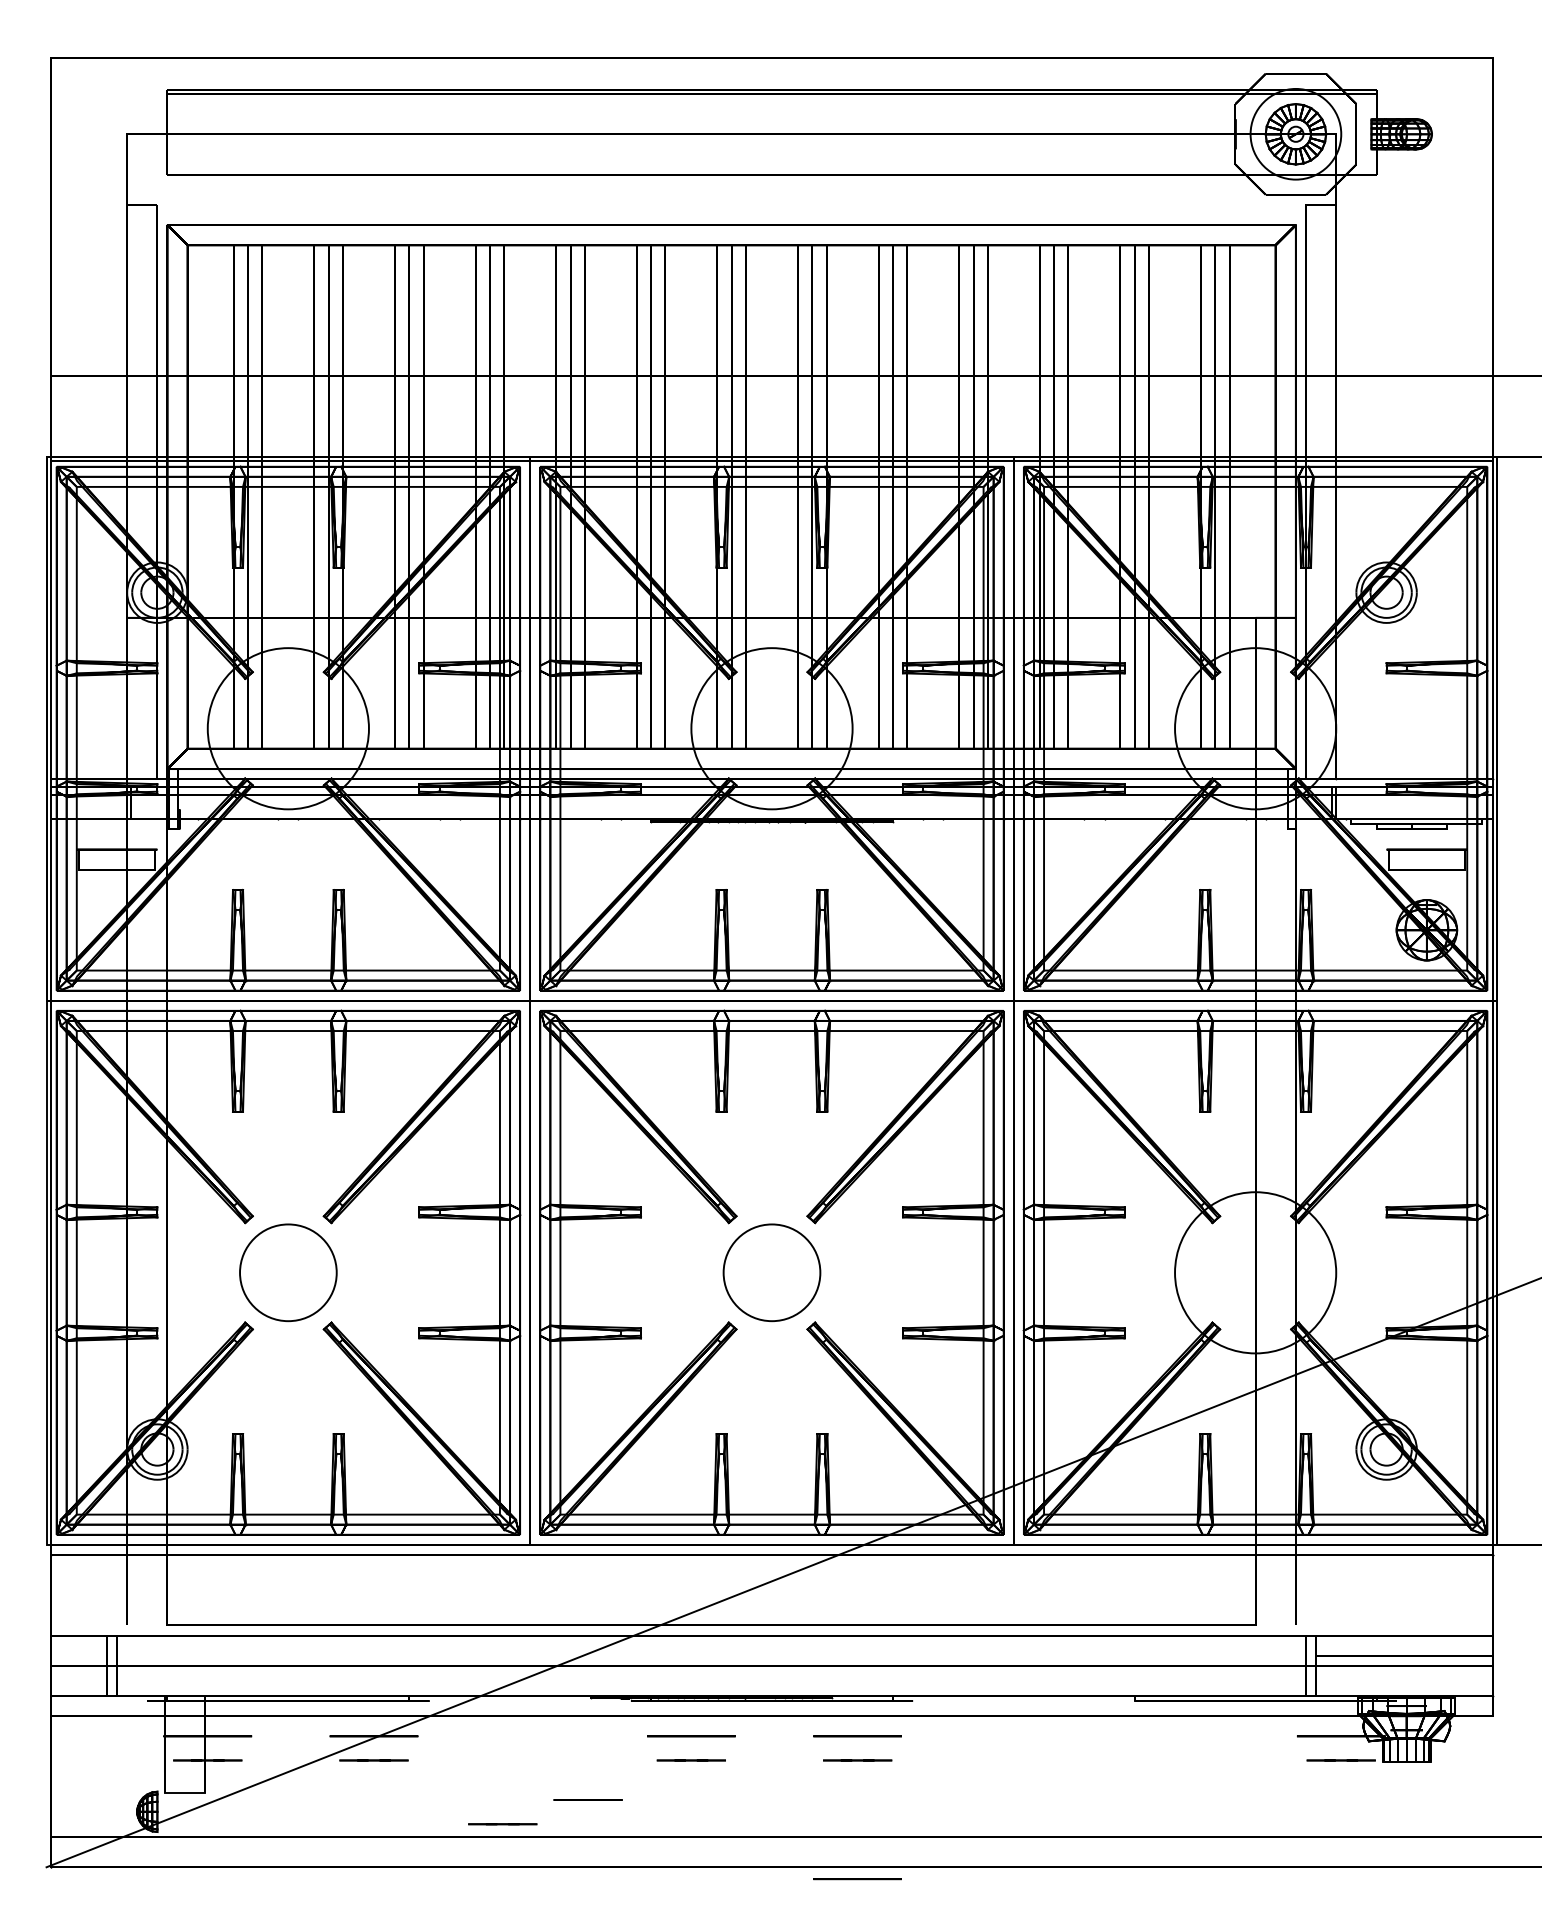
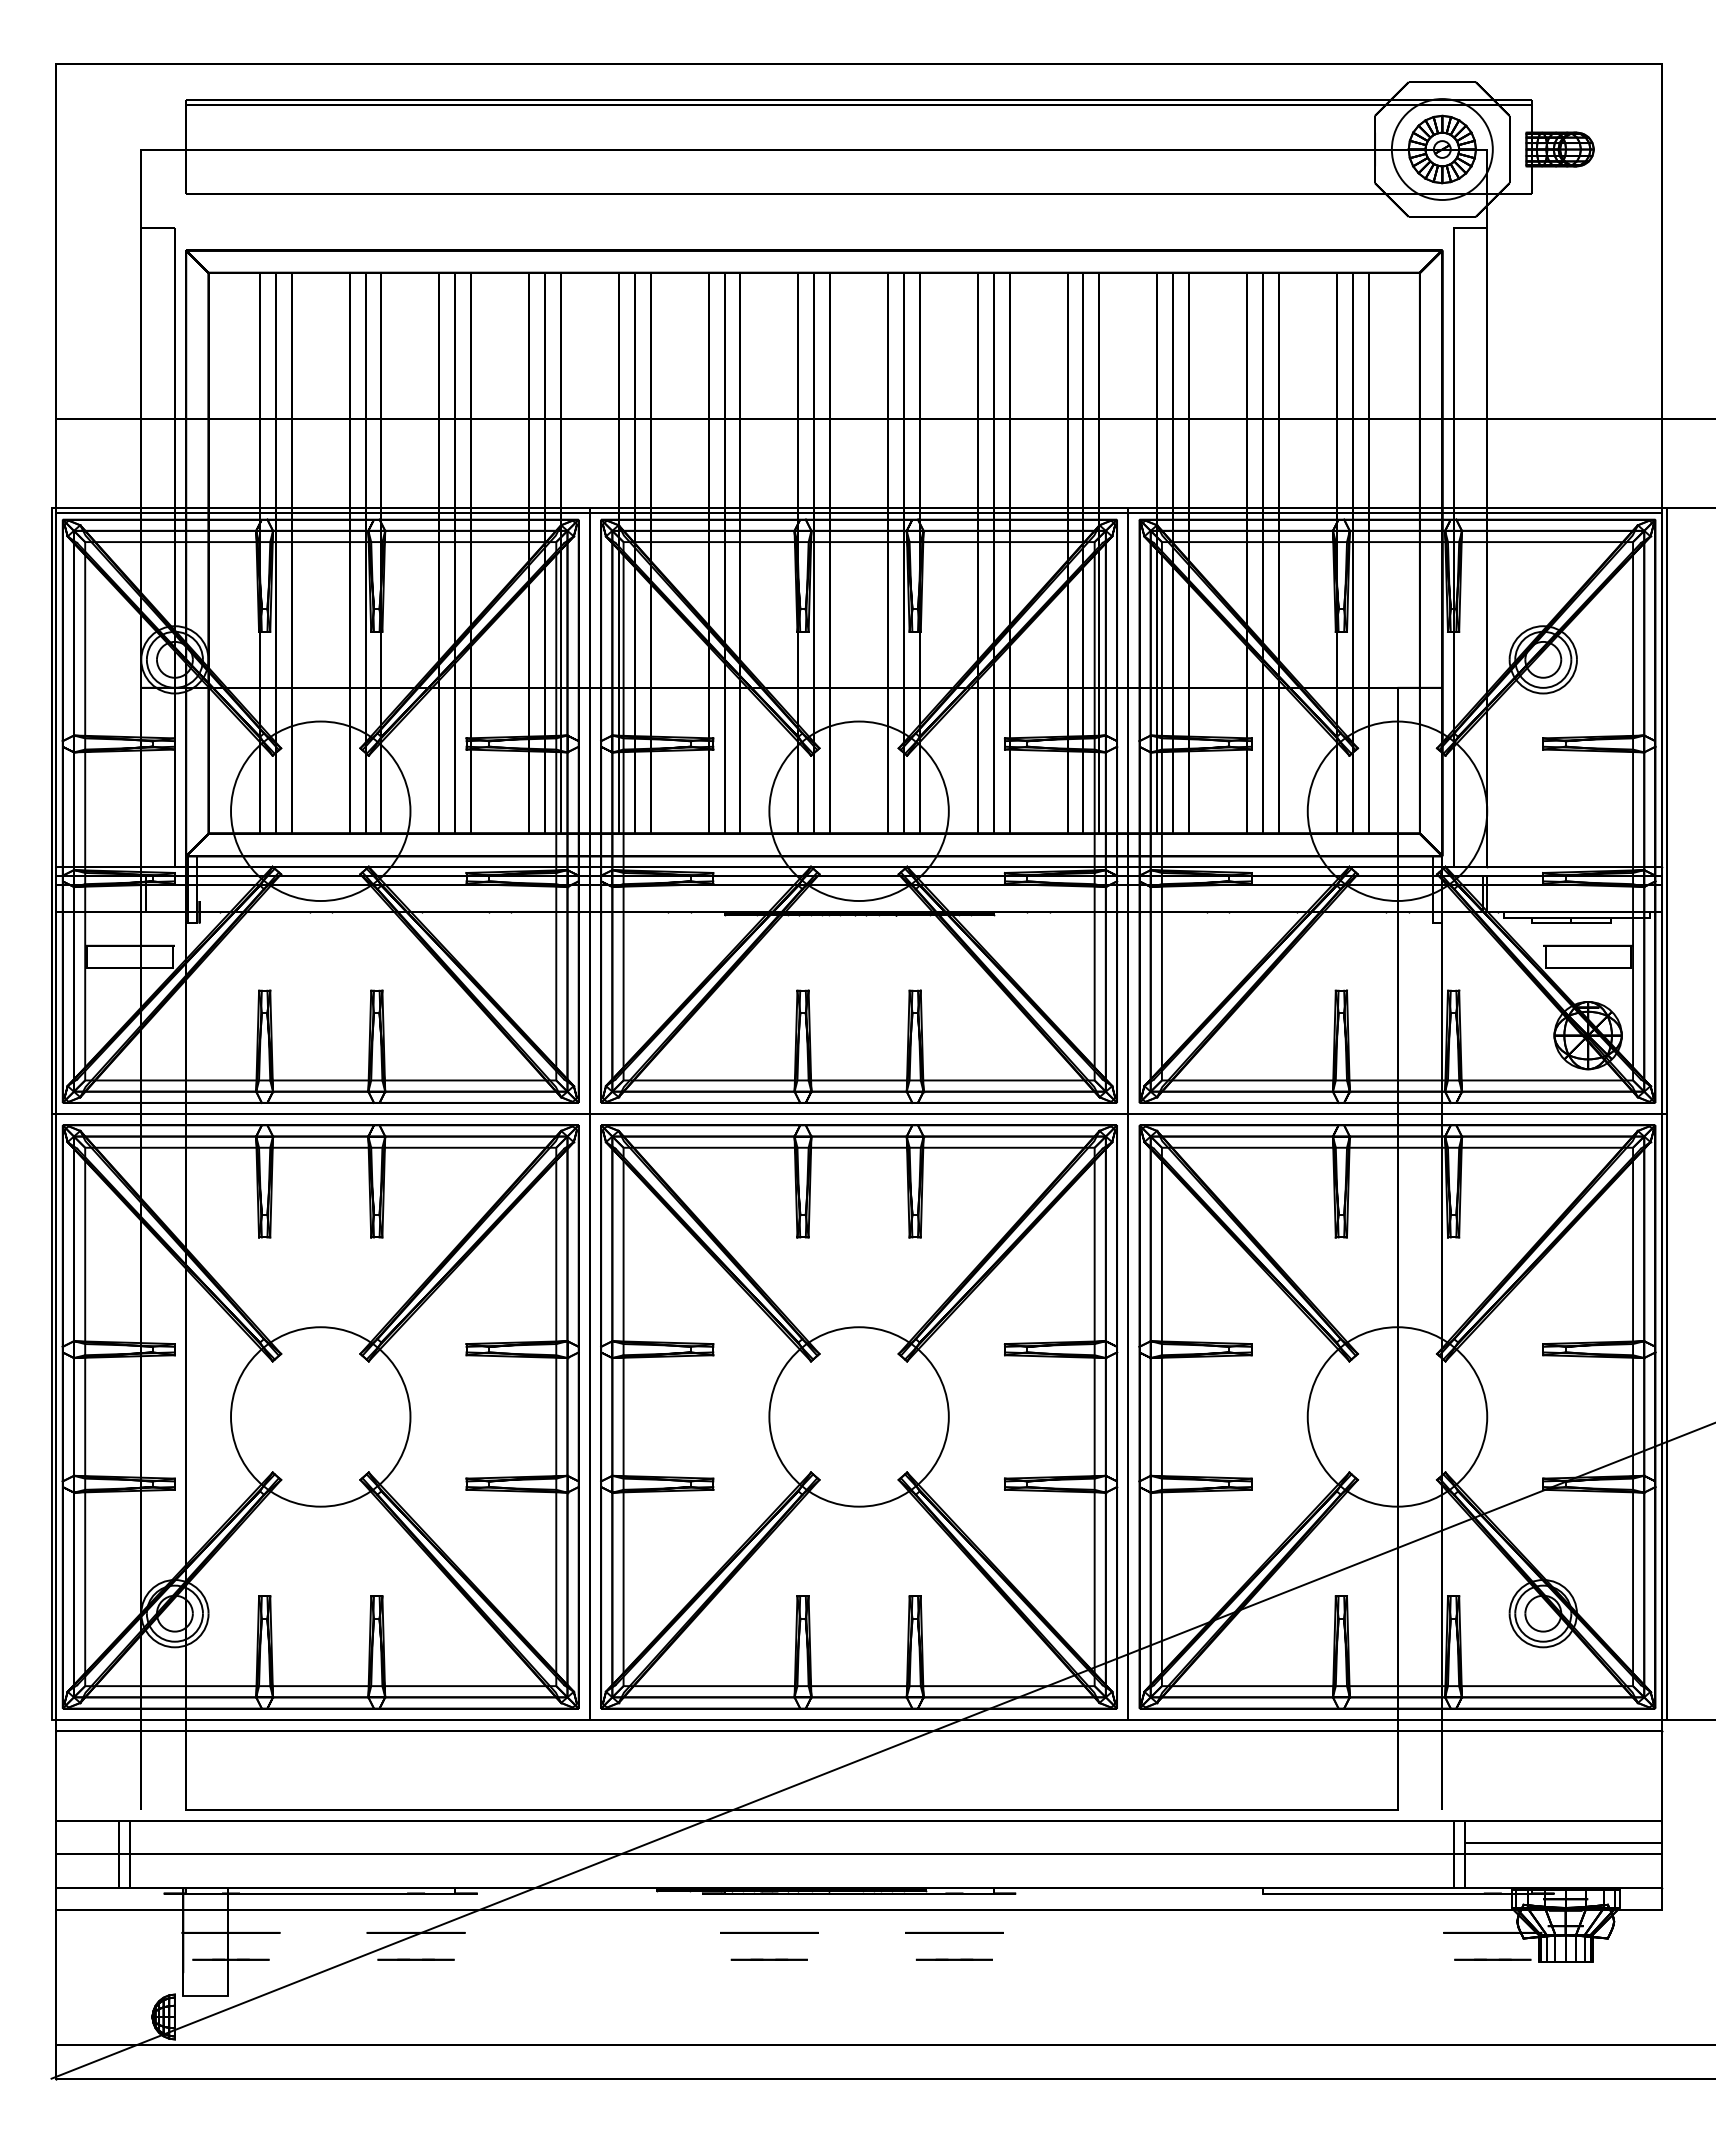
circle: (288, 1272) -> (320, 1416), size x1.67
circle: (771, 1272) -> (858, 1416), size x1.67
line: (587, 1799) -> (653, 2003), removed
line: (501, 1823) -> (558, 2030), removed
circle: (857, 1878) -> (954, 2091), removed

